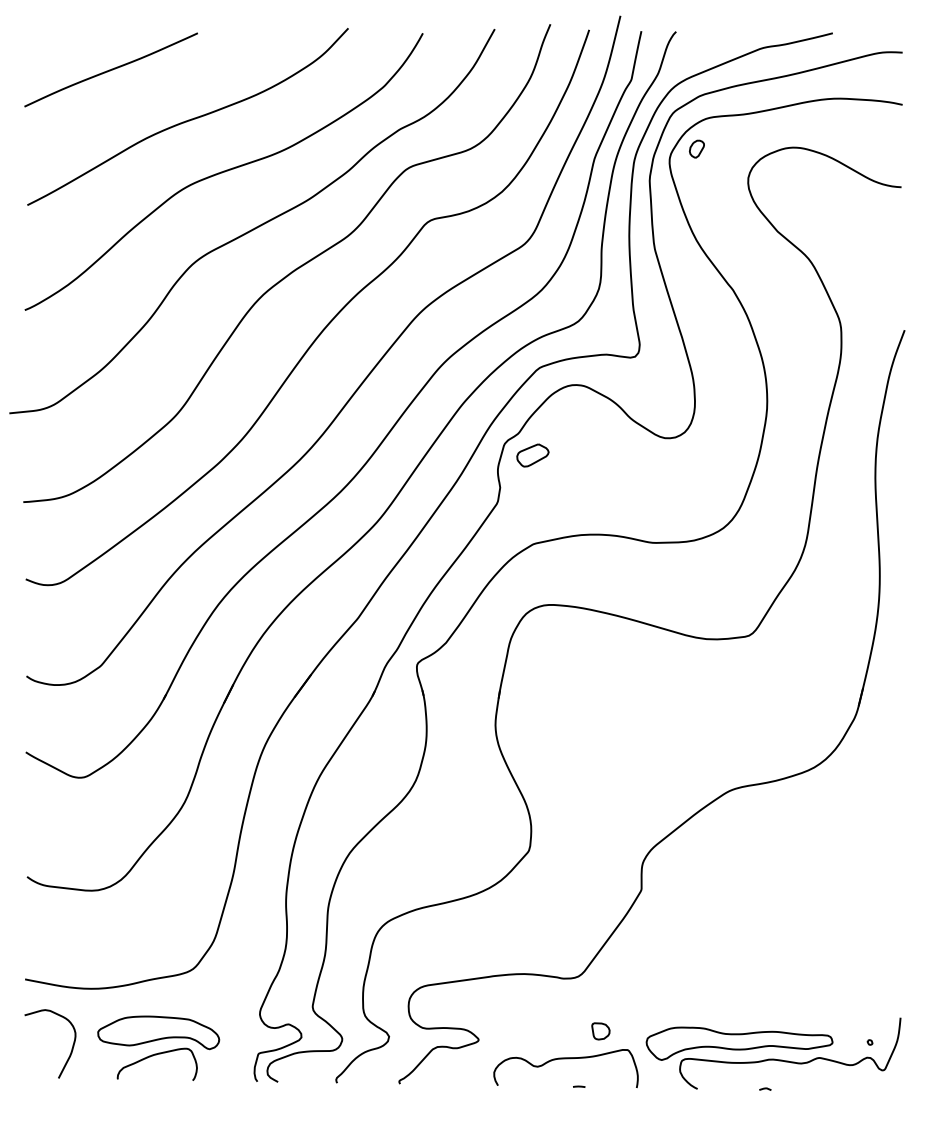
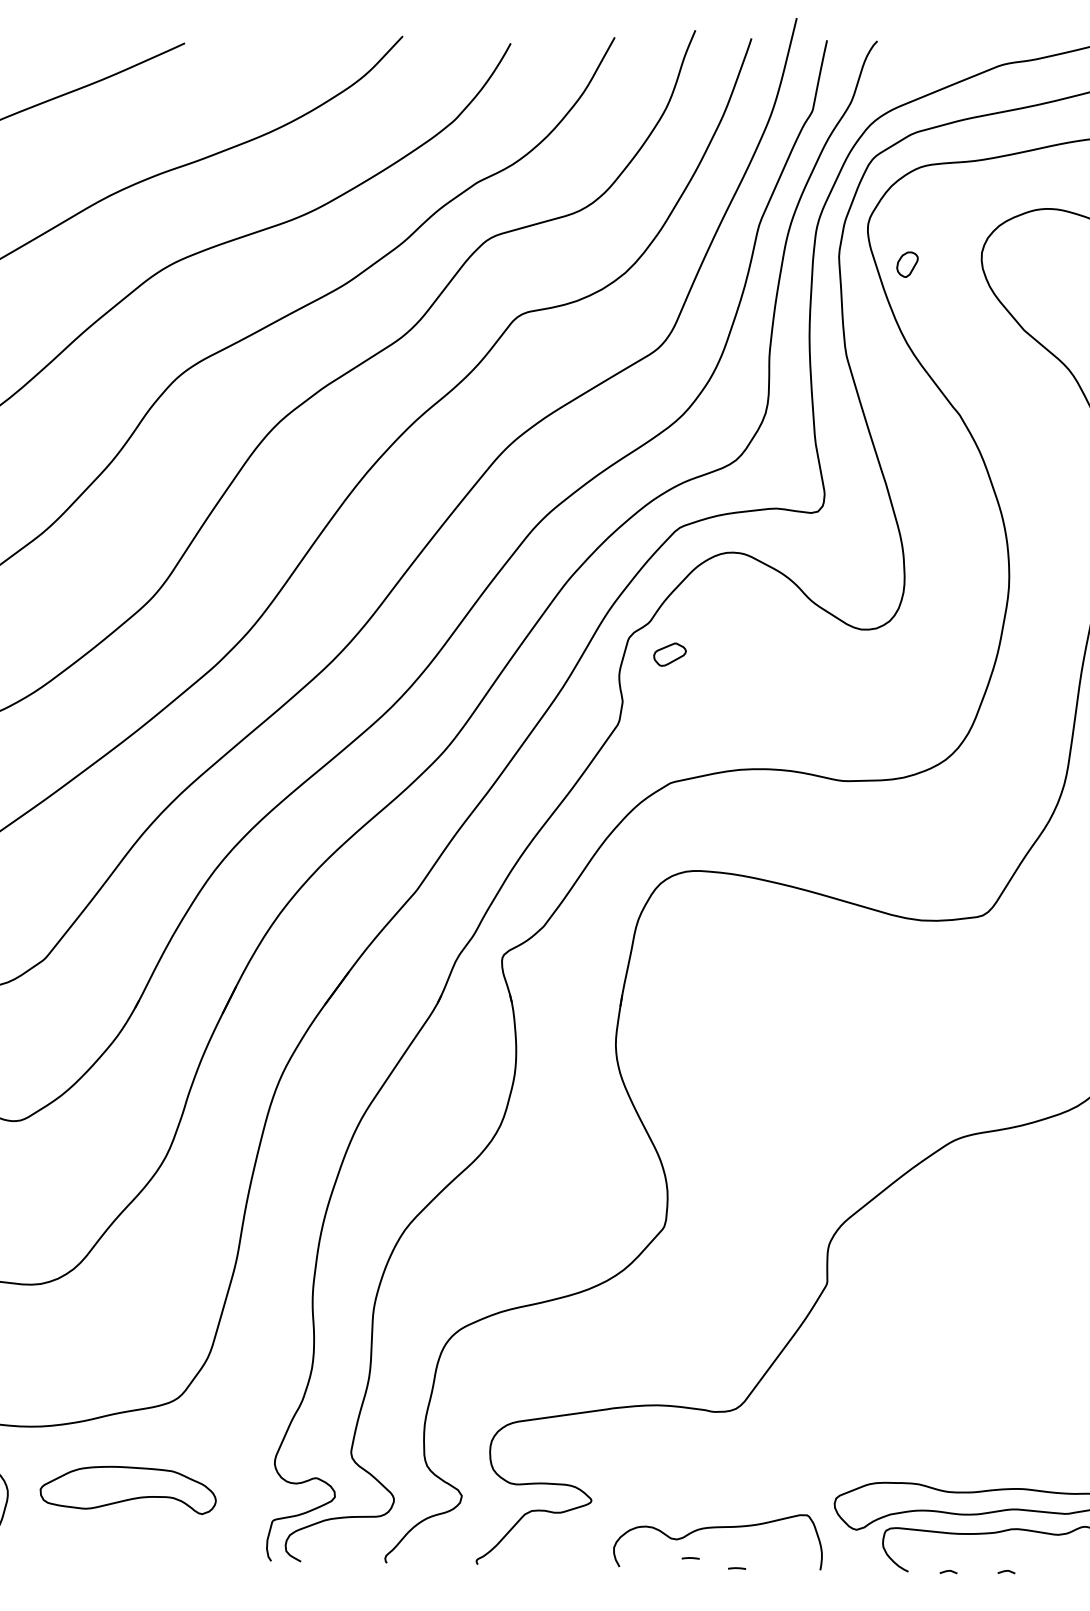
part: (696, 148) -> (906, 263), moved
part: (532, 455) -> (669, 654), size x0.7
part: (600, 1031) -> (767, 1488), removed
curve: (153, 1056) -> (120, 1524), removed
line: (547, 1079) -> (691, 1557), added
line: (725, 1088) -> (948, 1571), added

